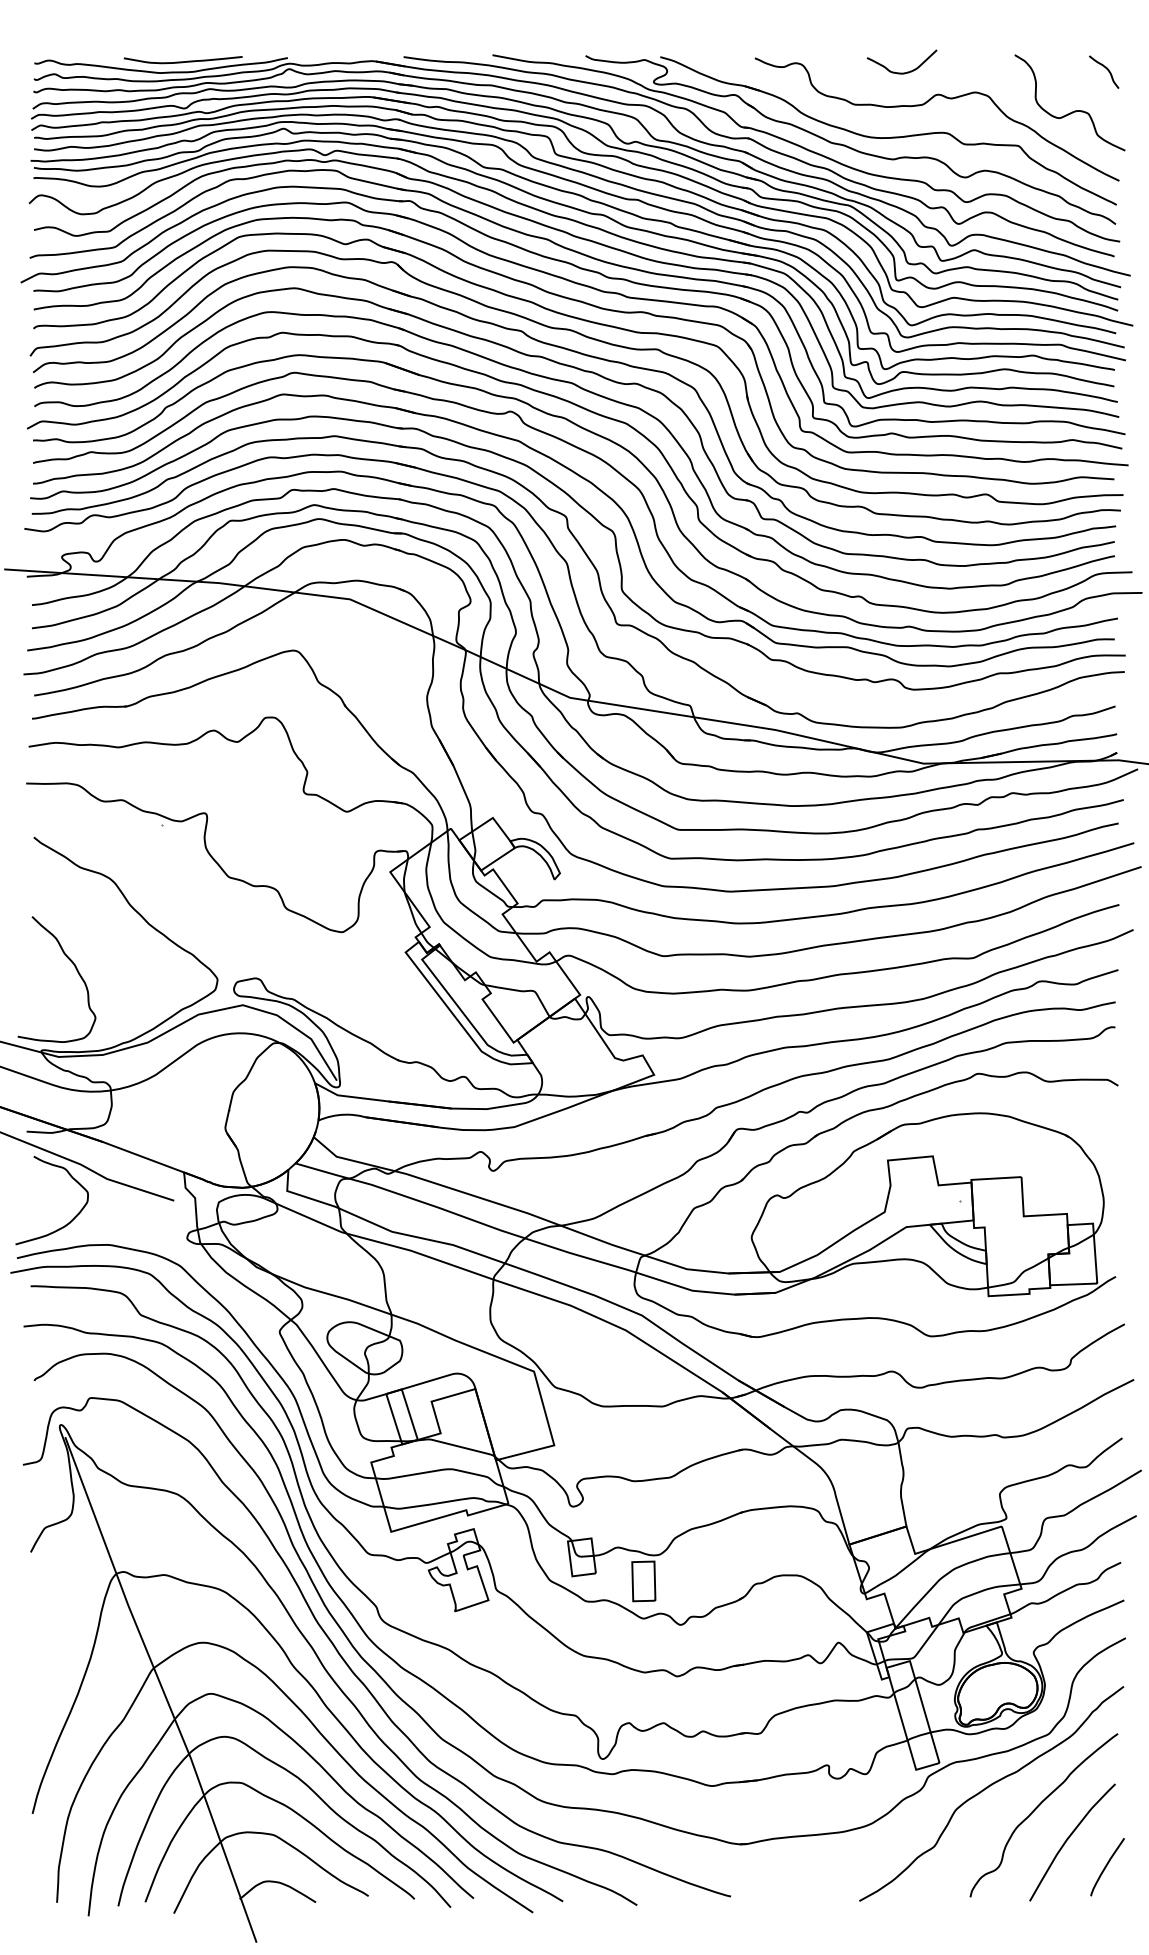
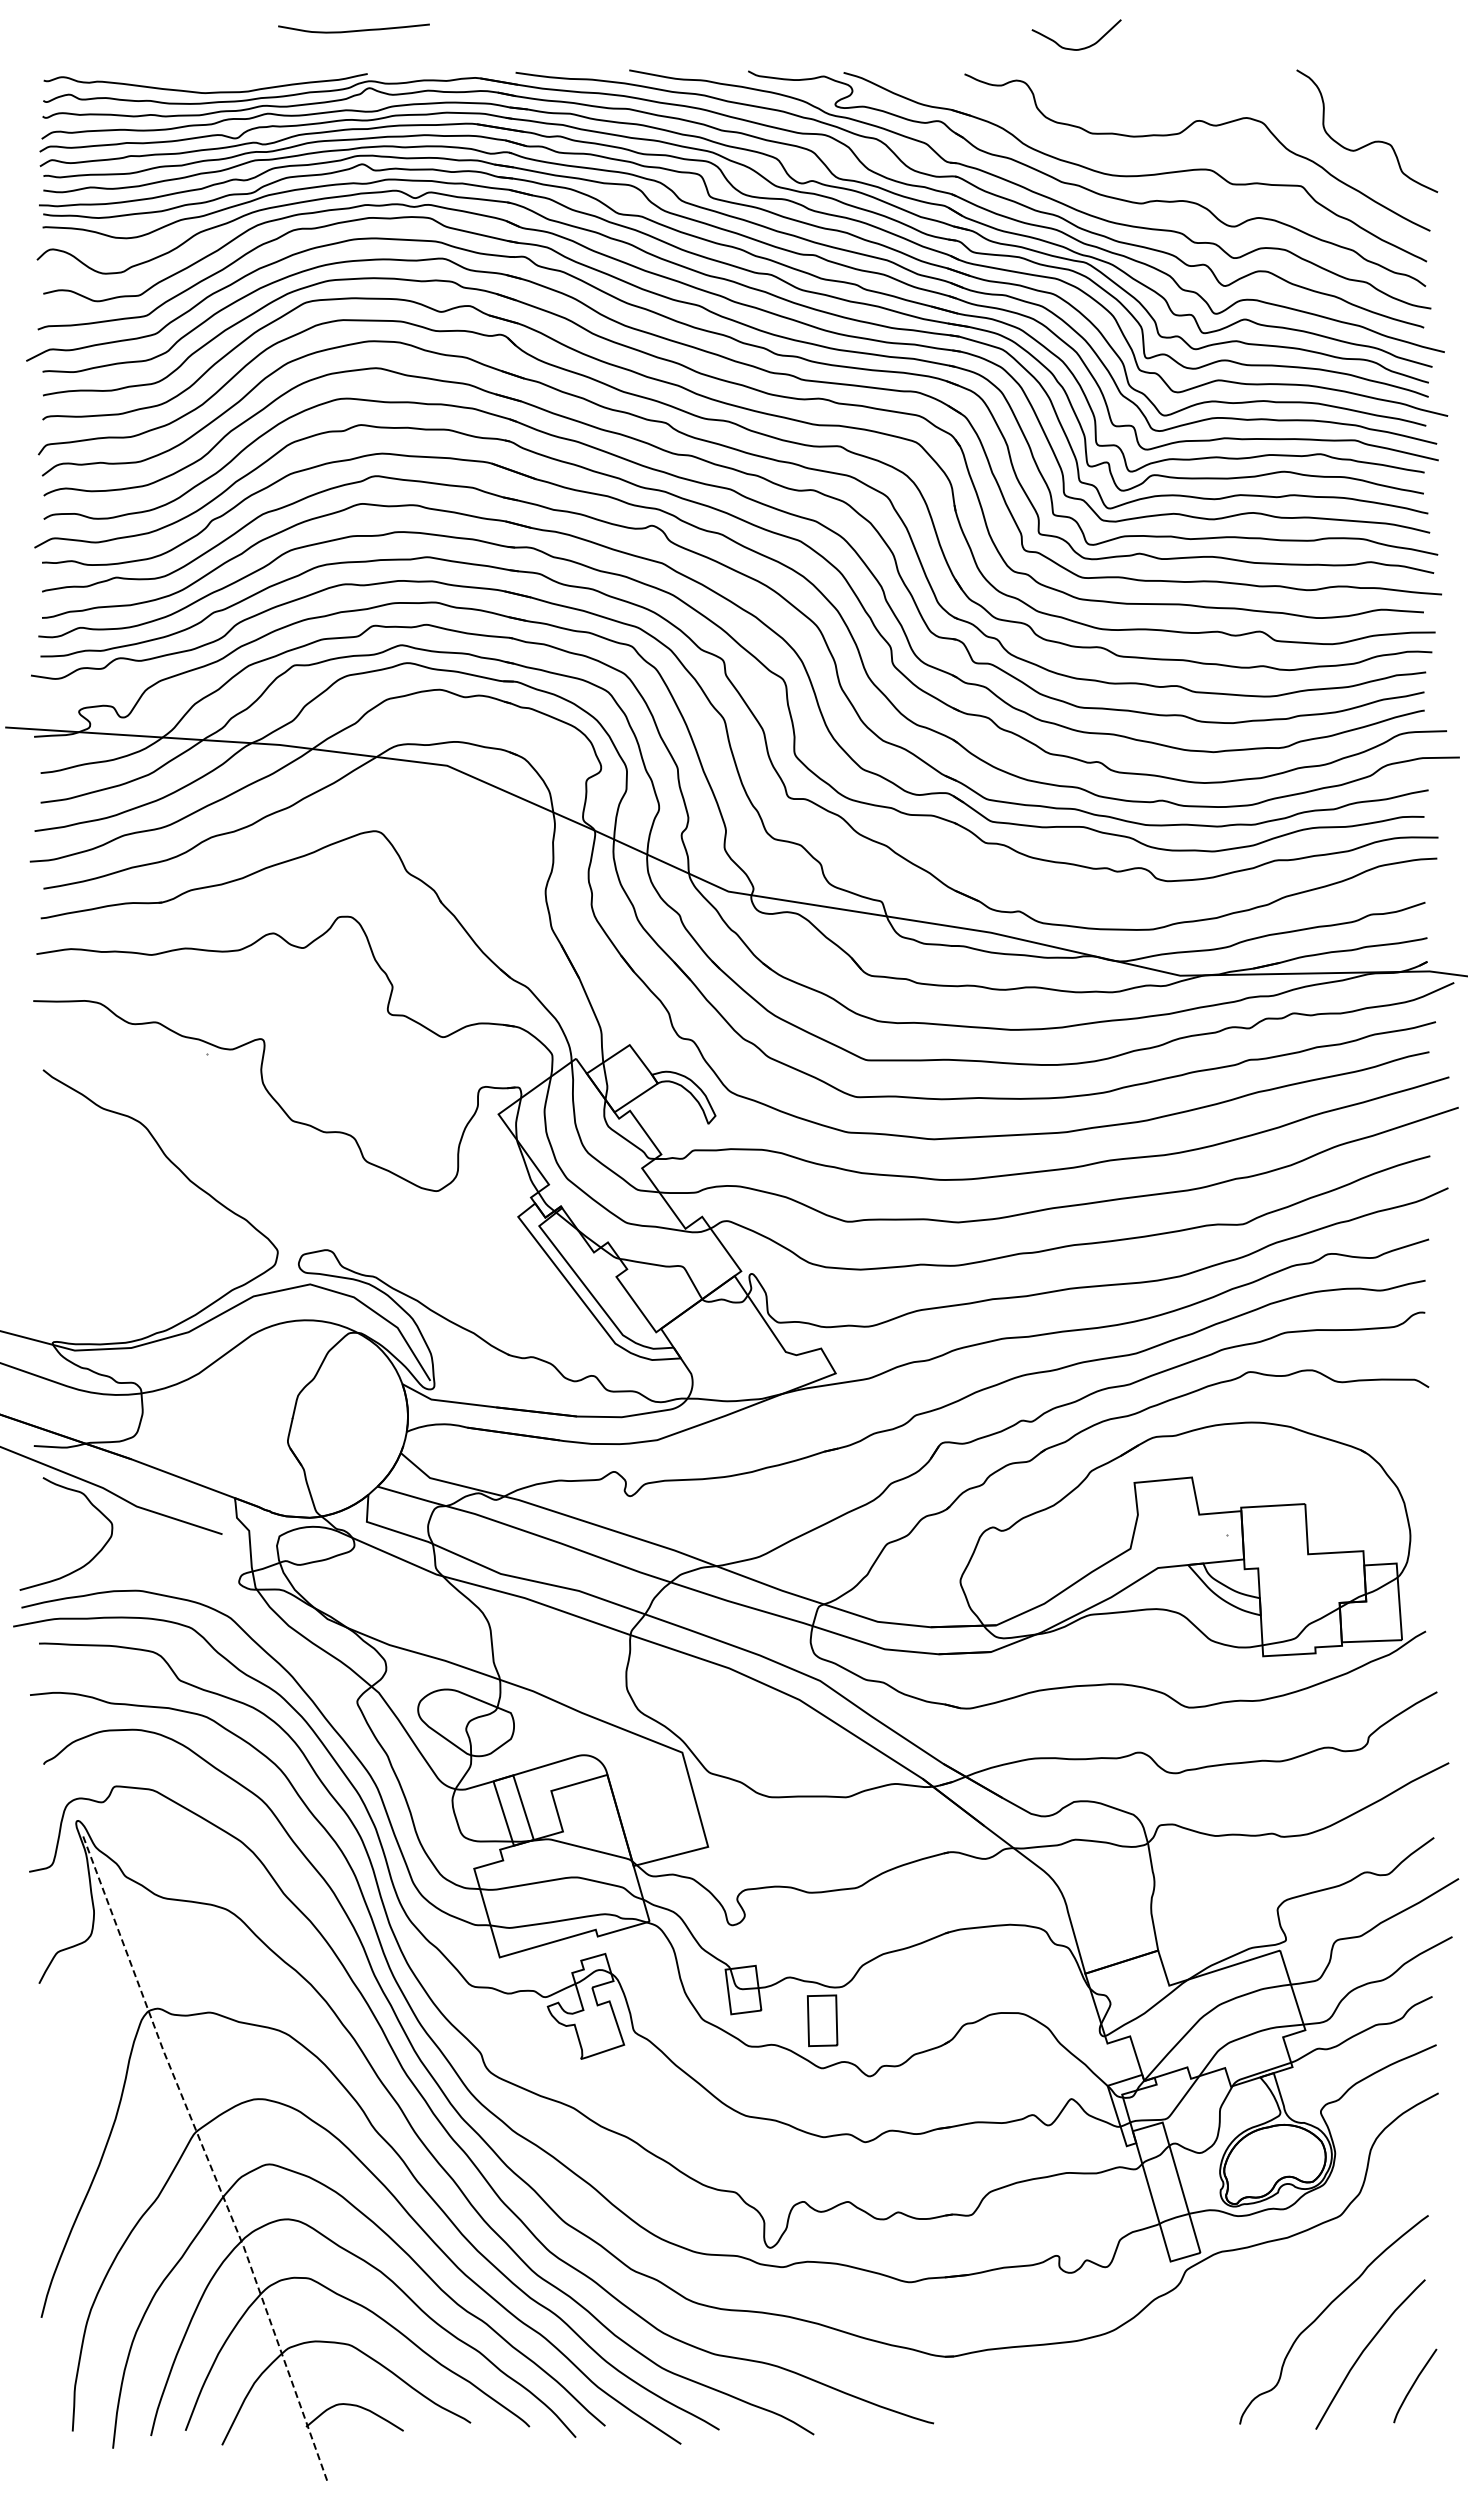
curve: (182, 61) -> (353, 30), moved
curve: (1106, 69) -> (1414, 88), removed
curve: (903, 72) -> (1078, 48), moved
curve: (76, 970) -> (97, 1239), removed
line: (162, 1689) -> (207, 2158), solid -> dashed
curve: (987, 1788) -> (1261, 2285), removed

